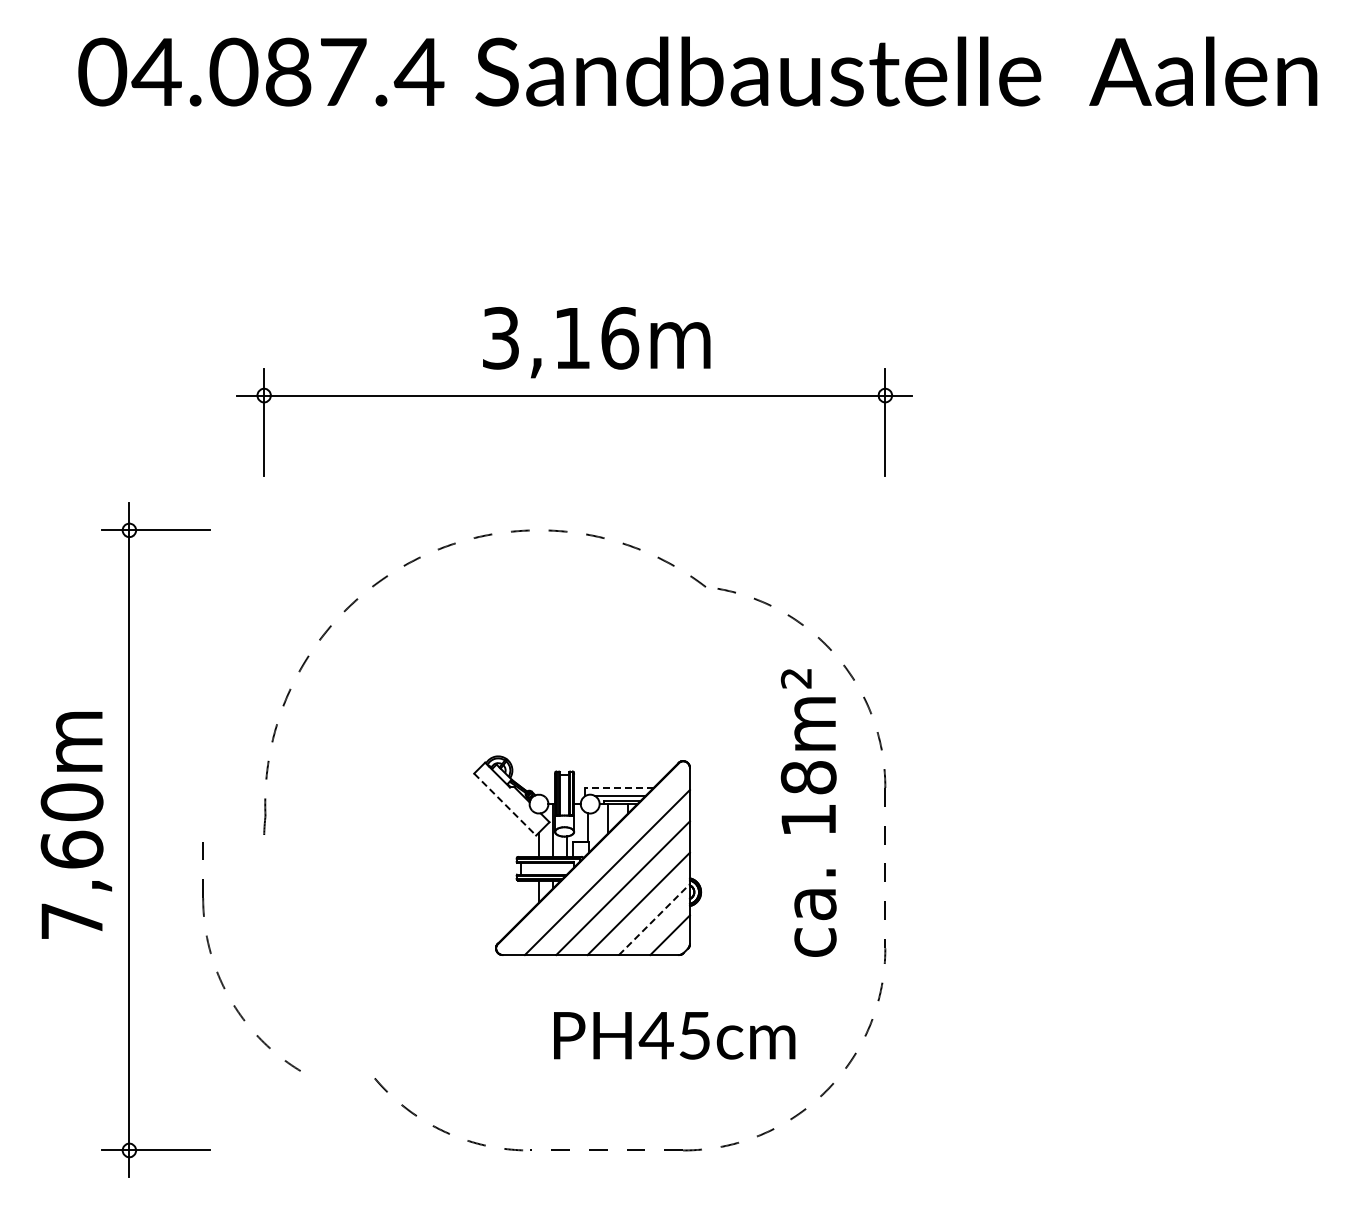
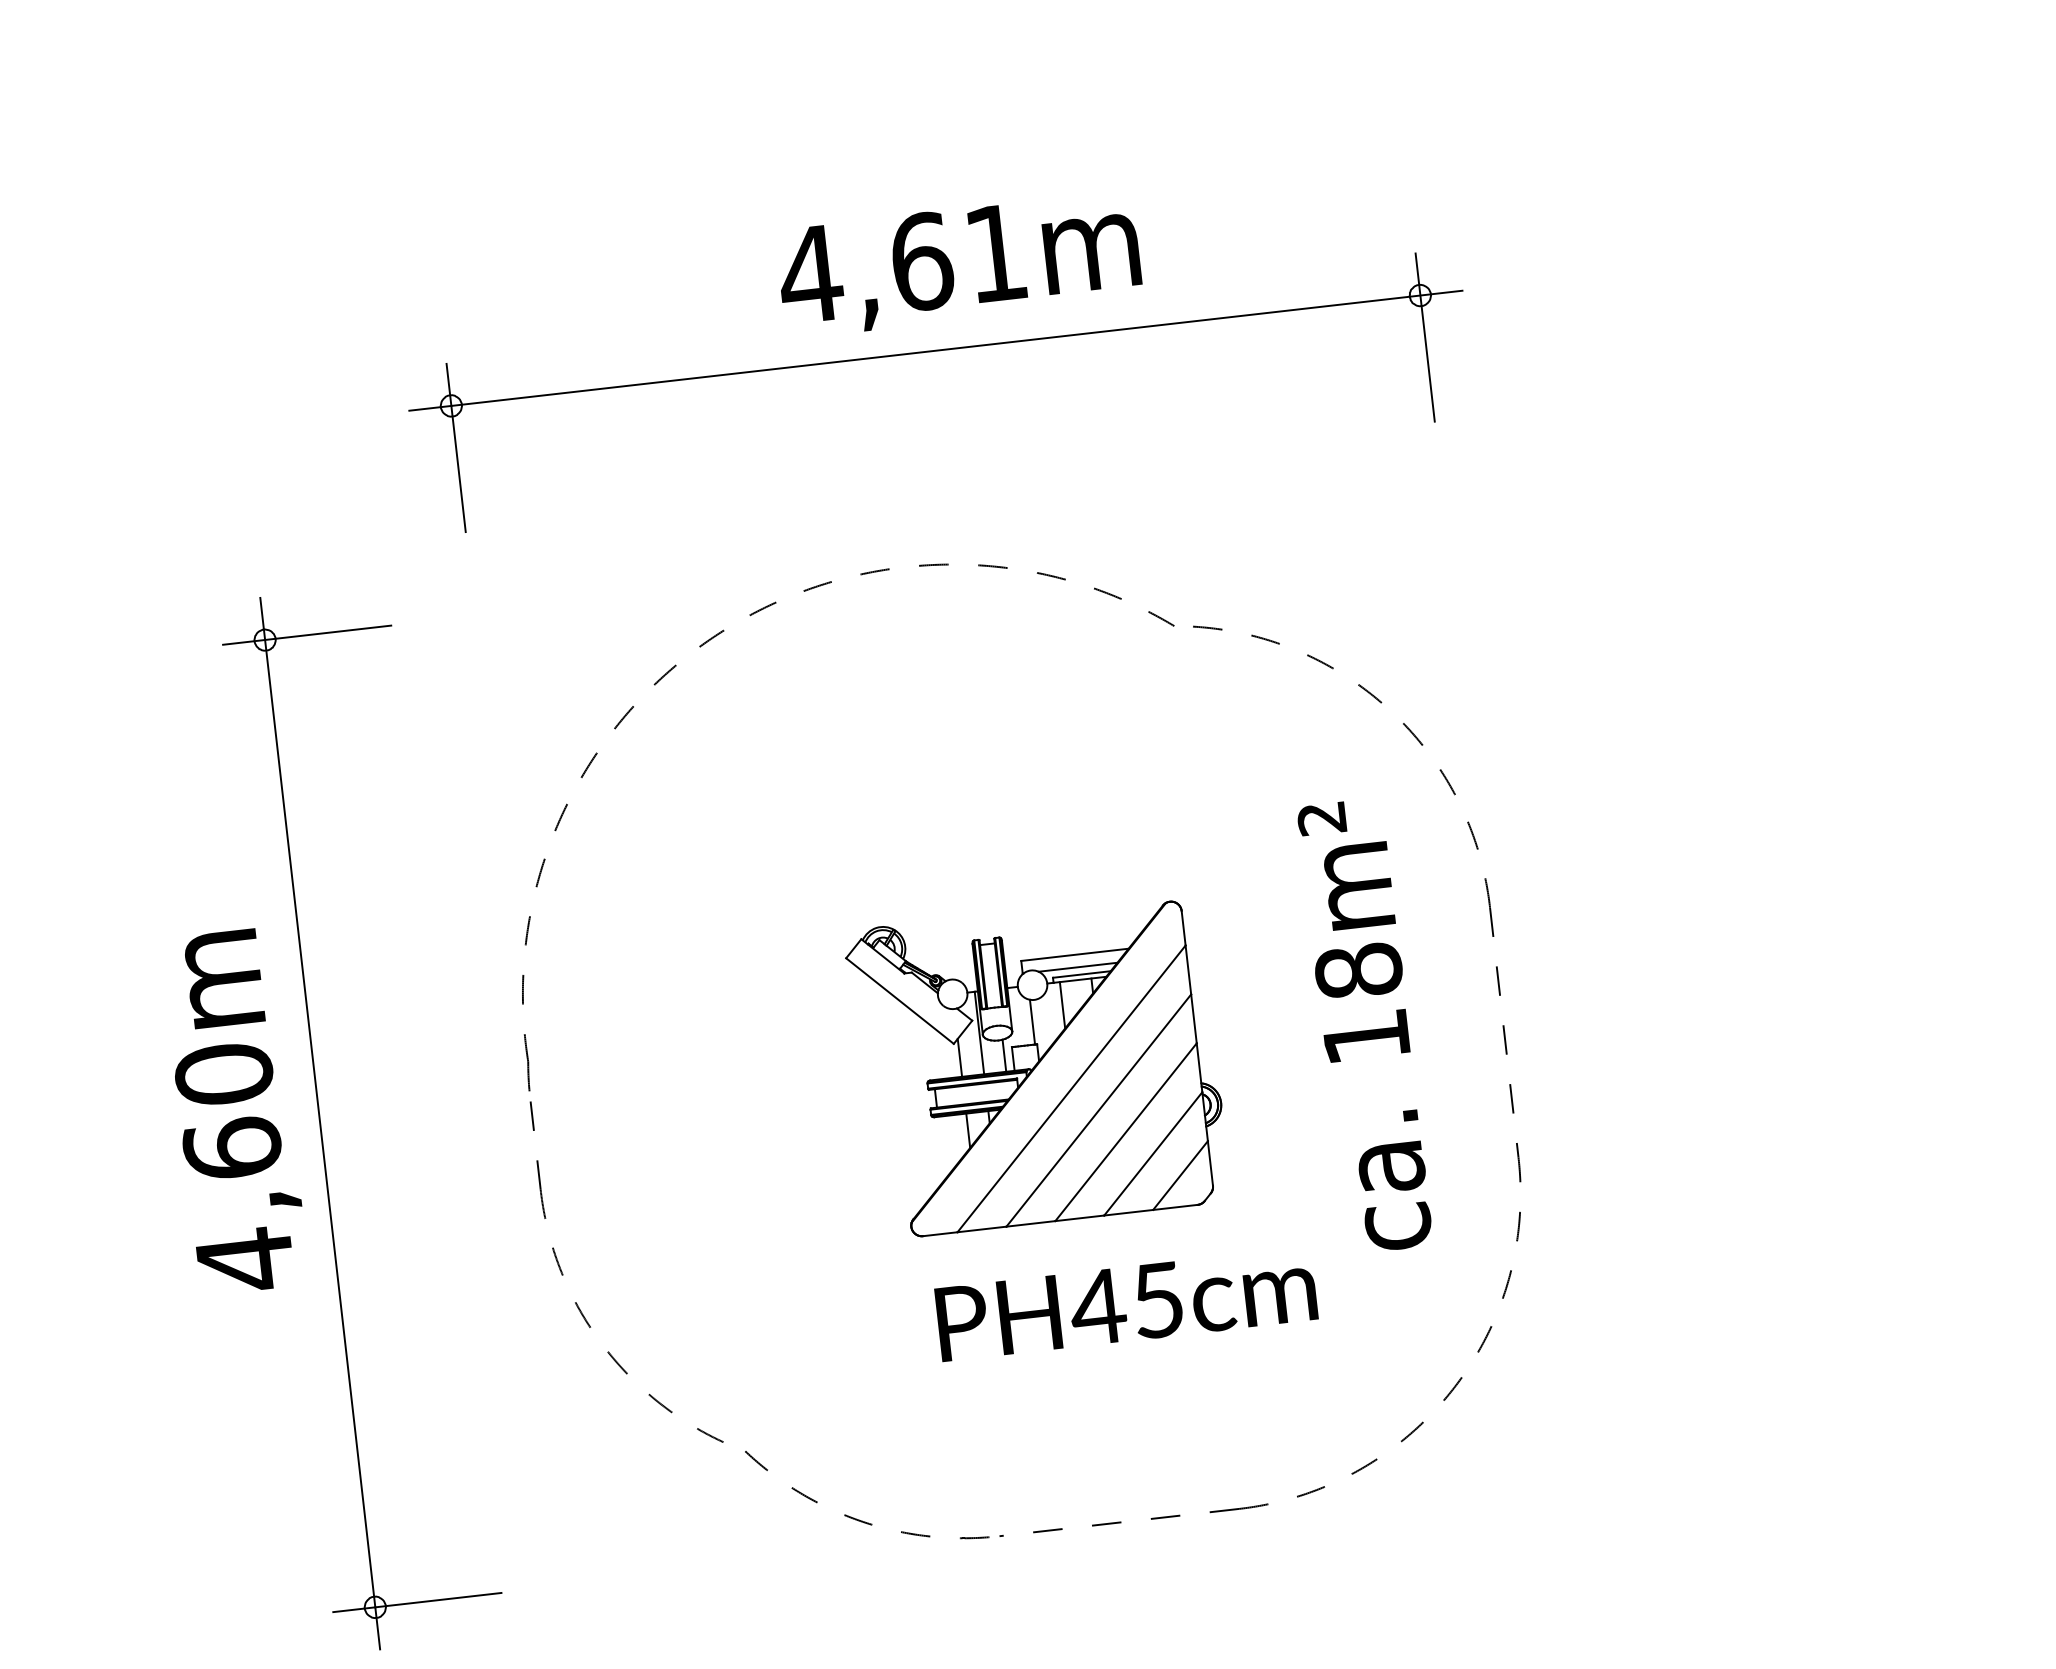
text: (560, 338) -> (903, 264), 3,16m -> 4,61m
line: (618, 787) -> (1073, 954), dashed -> solid
line: (505, 804) -> (900, 1000), dashed -> solid
text: (808, 812) -> (1364, 1025), moved
line: (654, 919) -> (1153, 1153), dashed -> solid
text: (71, 921) -> (244, 1260), 7,60m -> 4,60m
part: (218, 972) -> (577, 1303), moved
text: (674, 1035) -> (1126, 1303), moved

